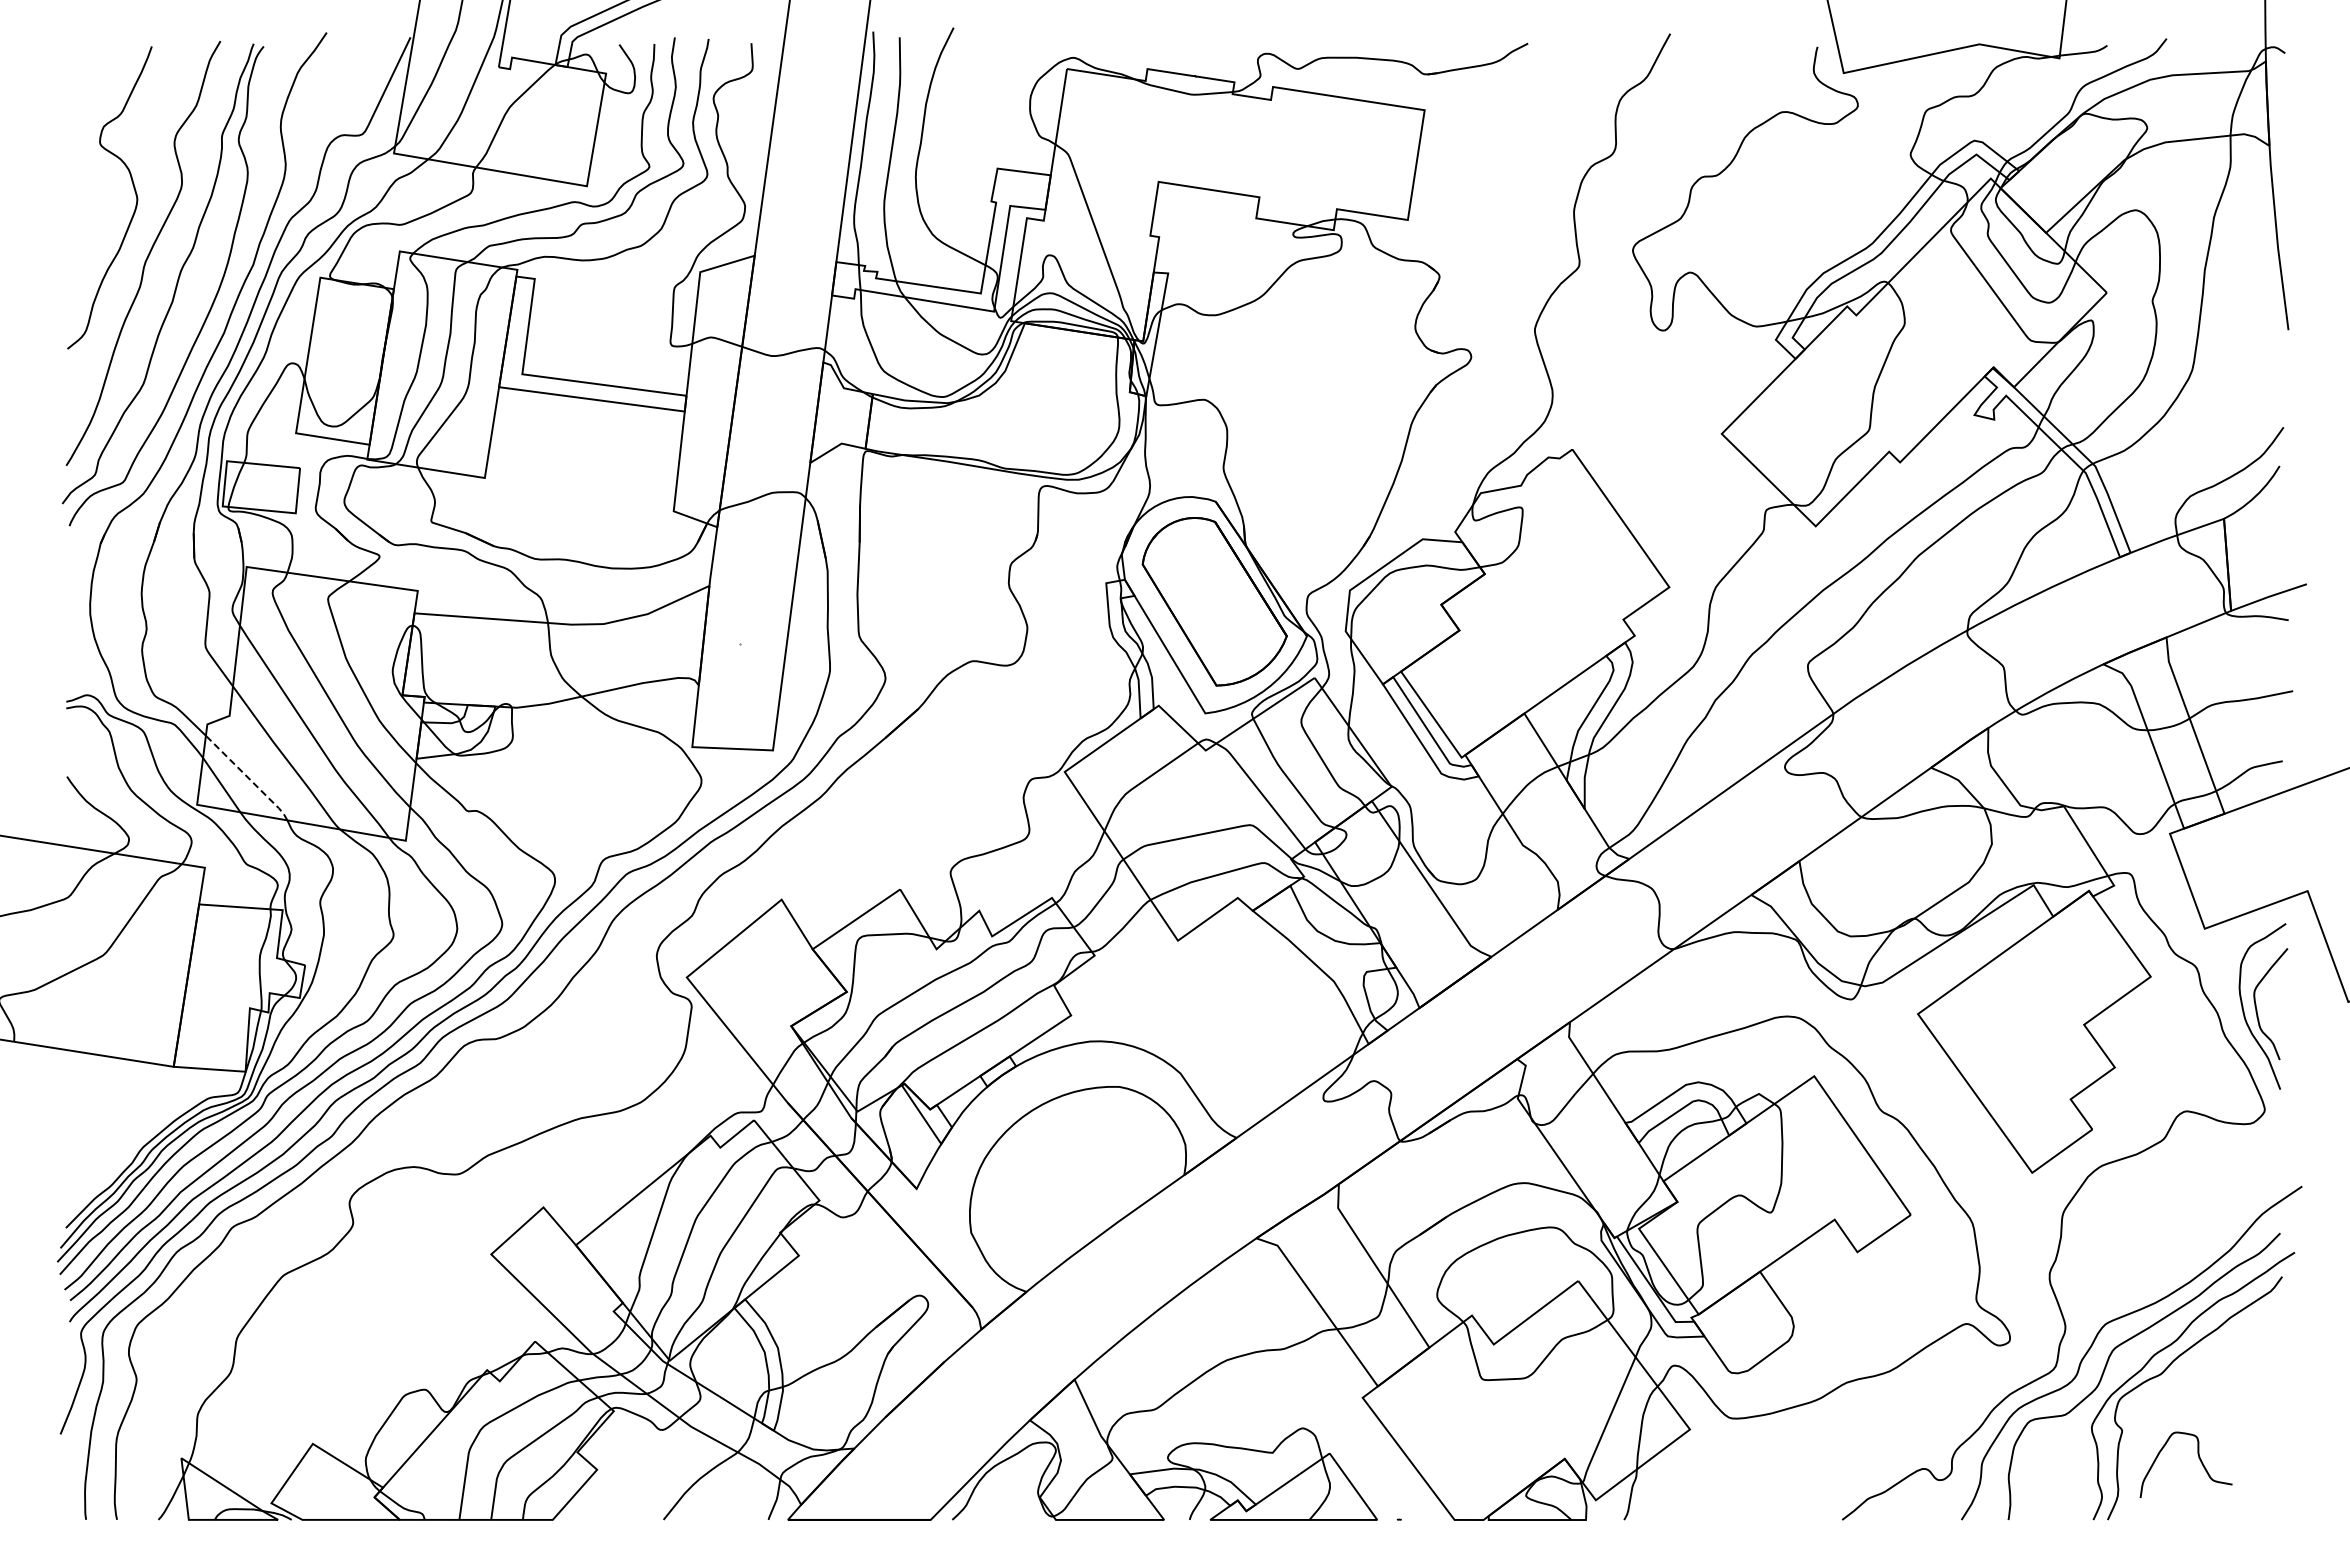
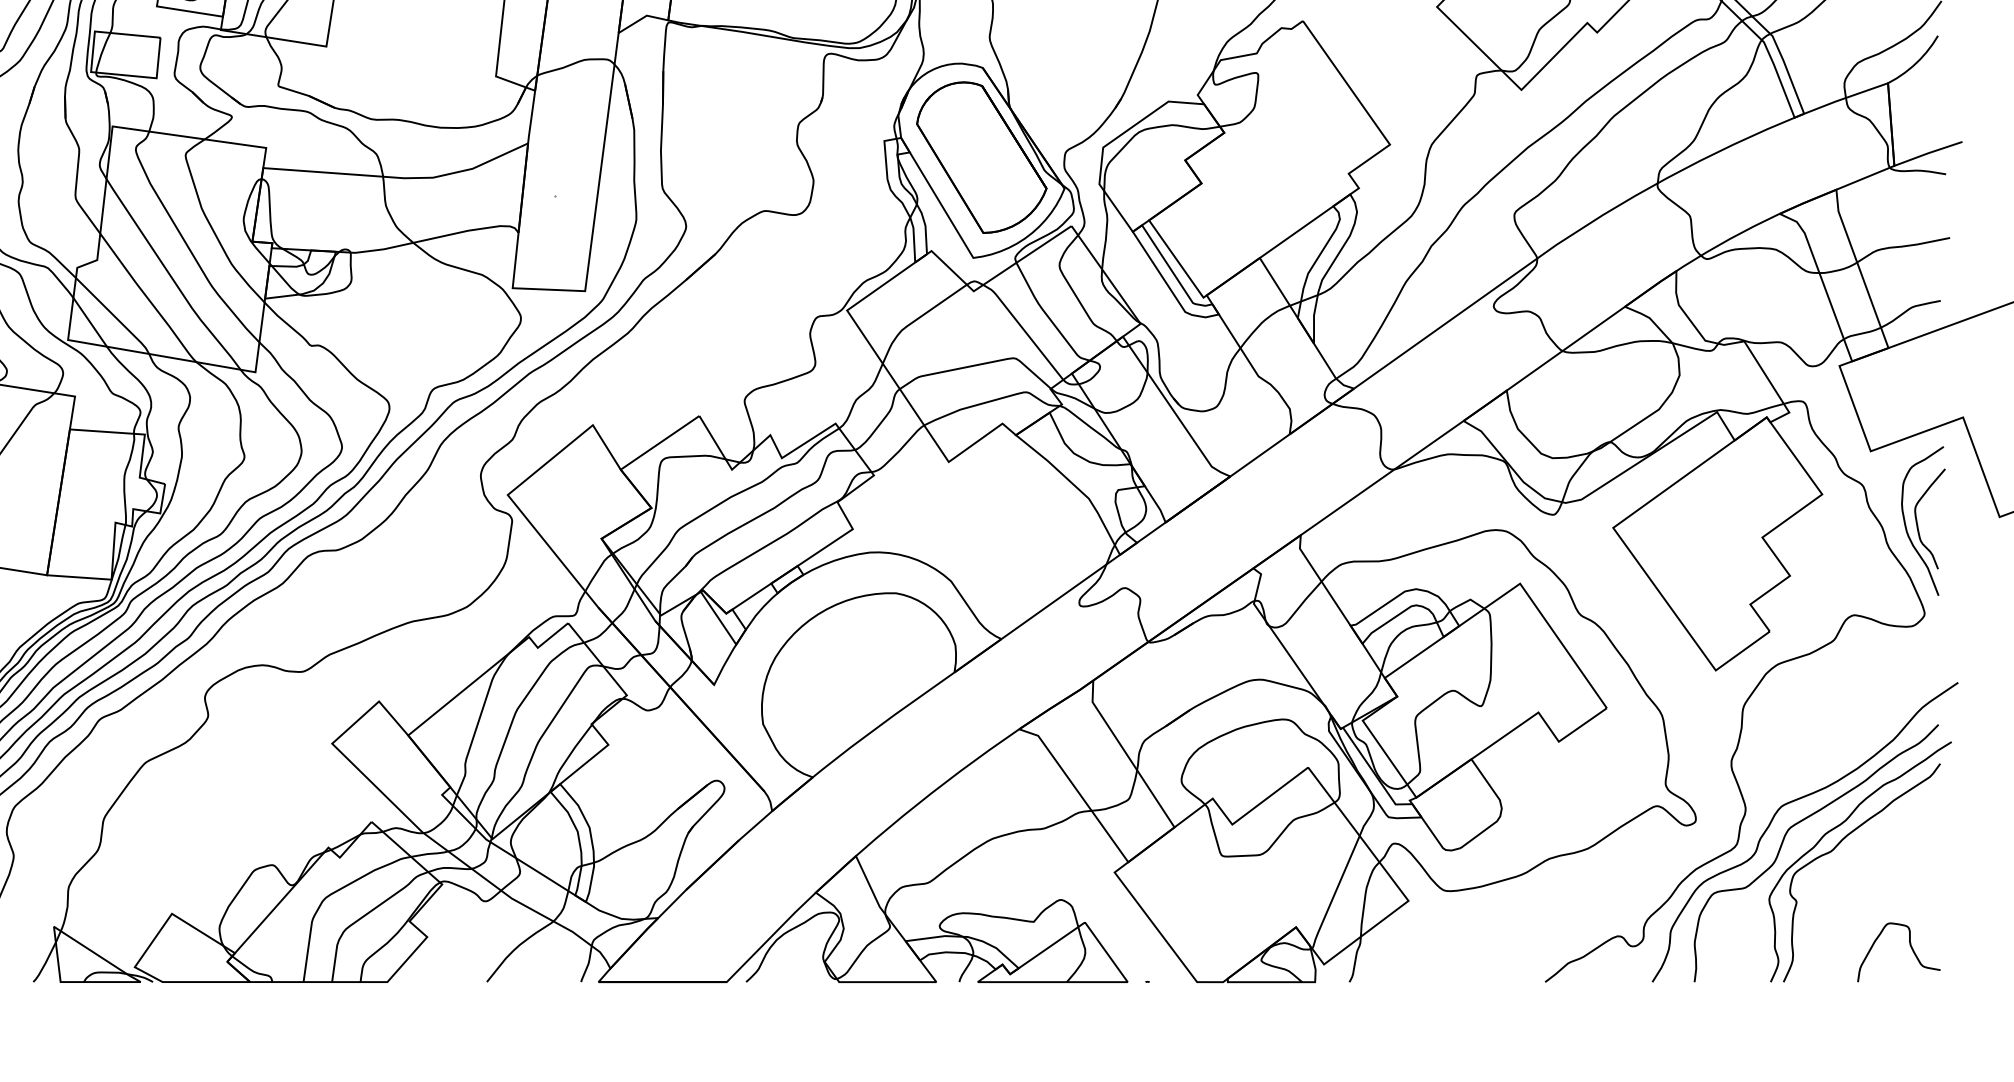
line: (248, 777) -> (114, 315), dashed -> solid
curve: (2198, 1458) -> (1910, 946), moved

